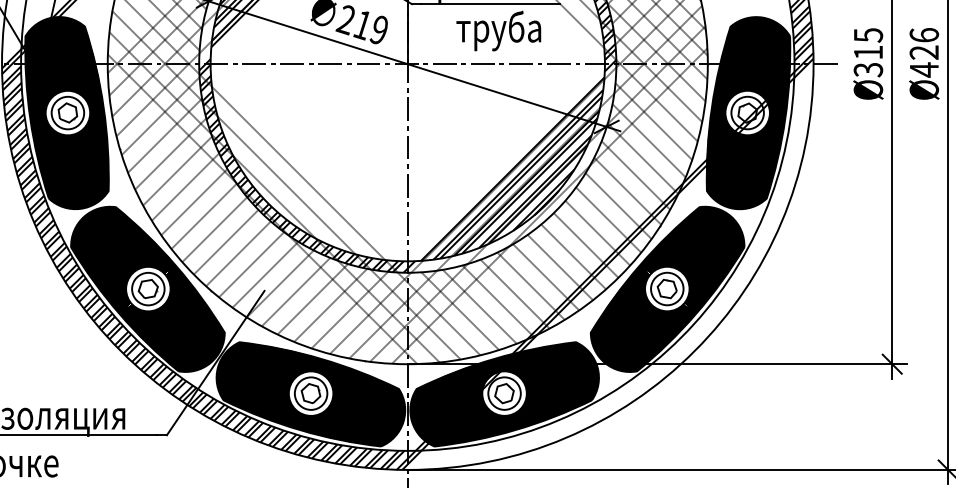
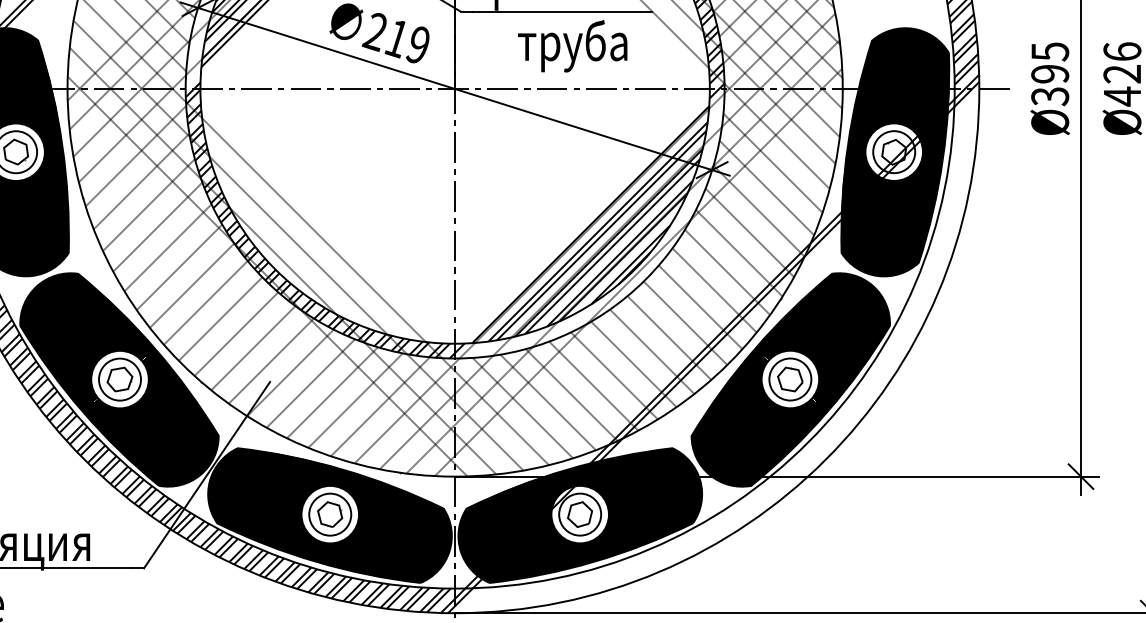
text: (868, 52) -> (1050, 73), Ø315 -> Ø395

